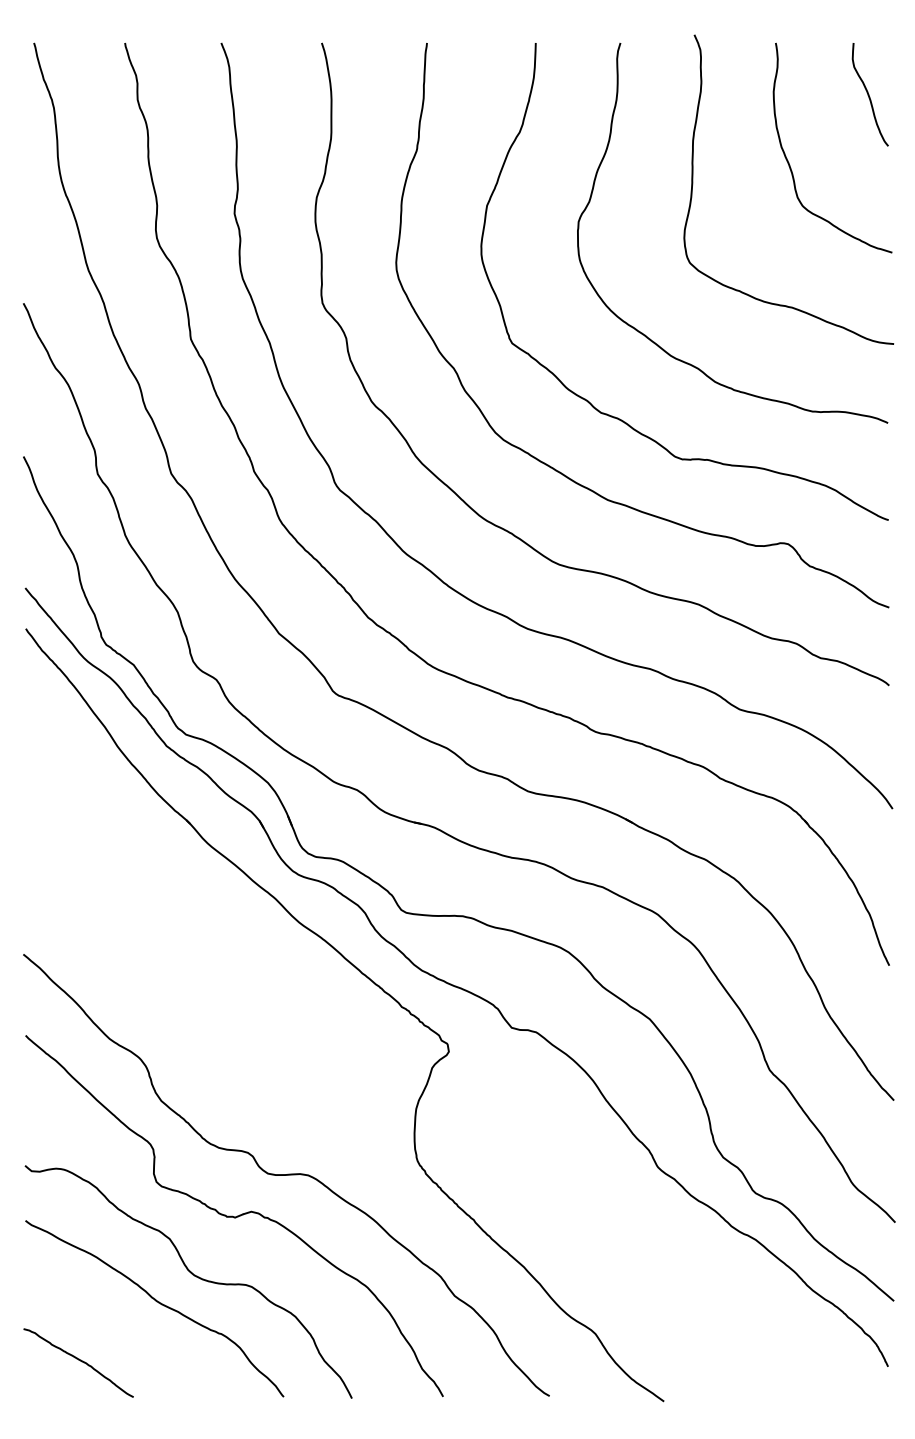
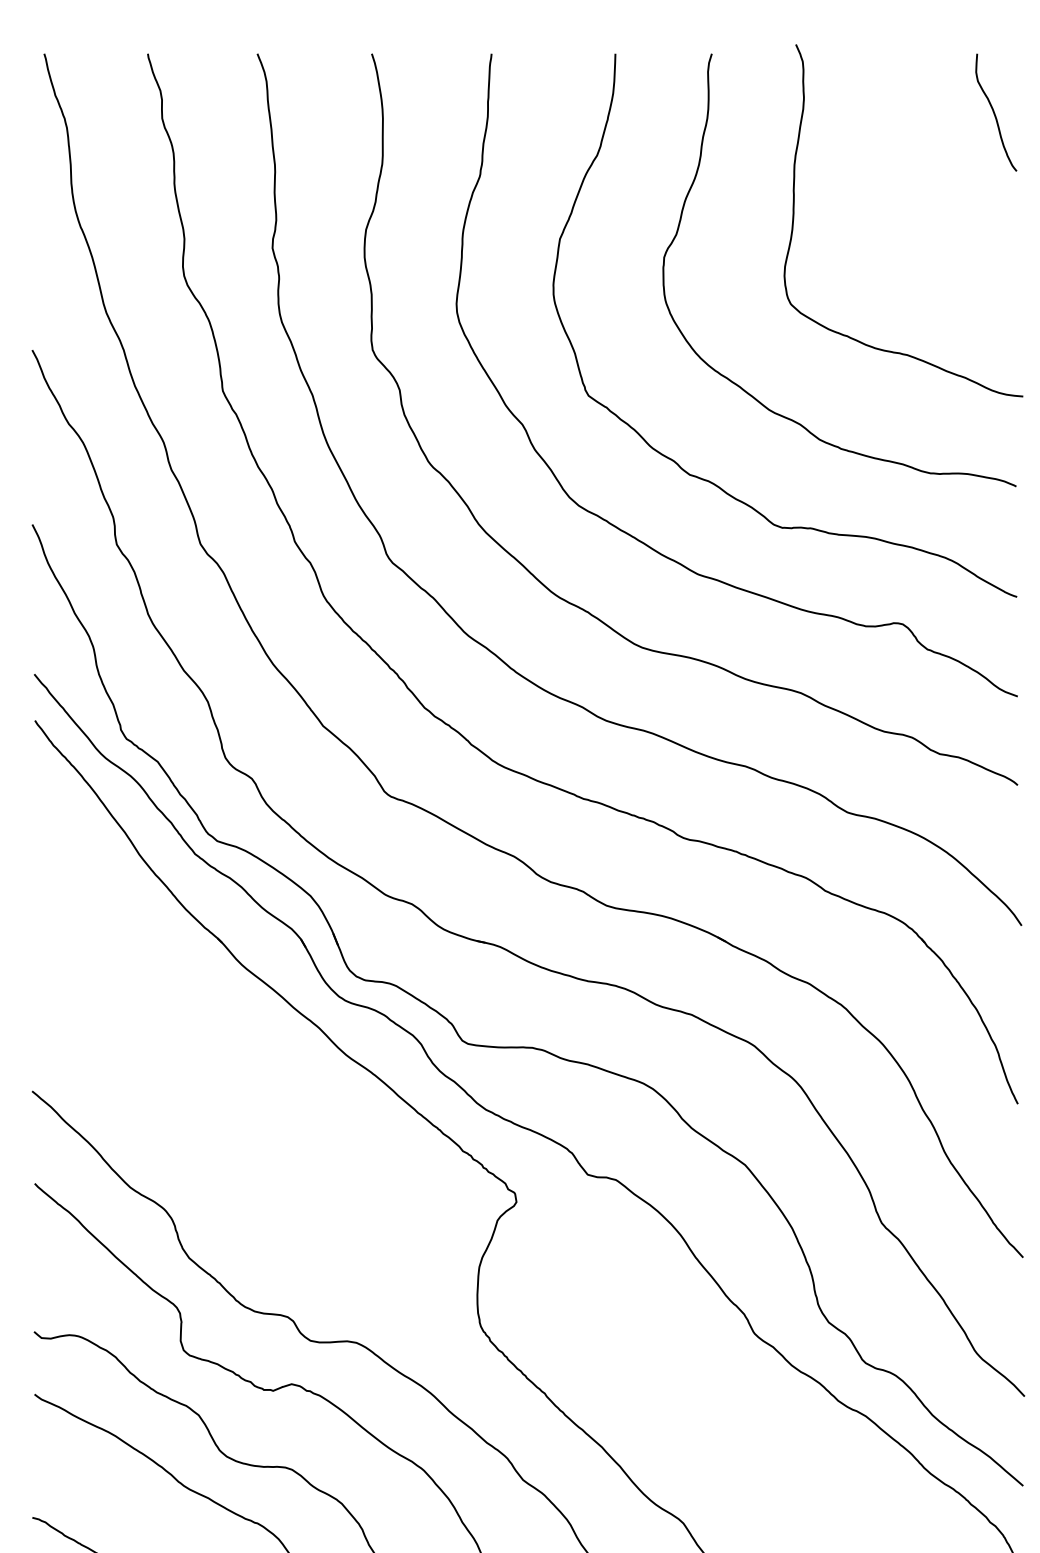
curve: (789, 162) -> (904, 189), removed

